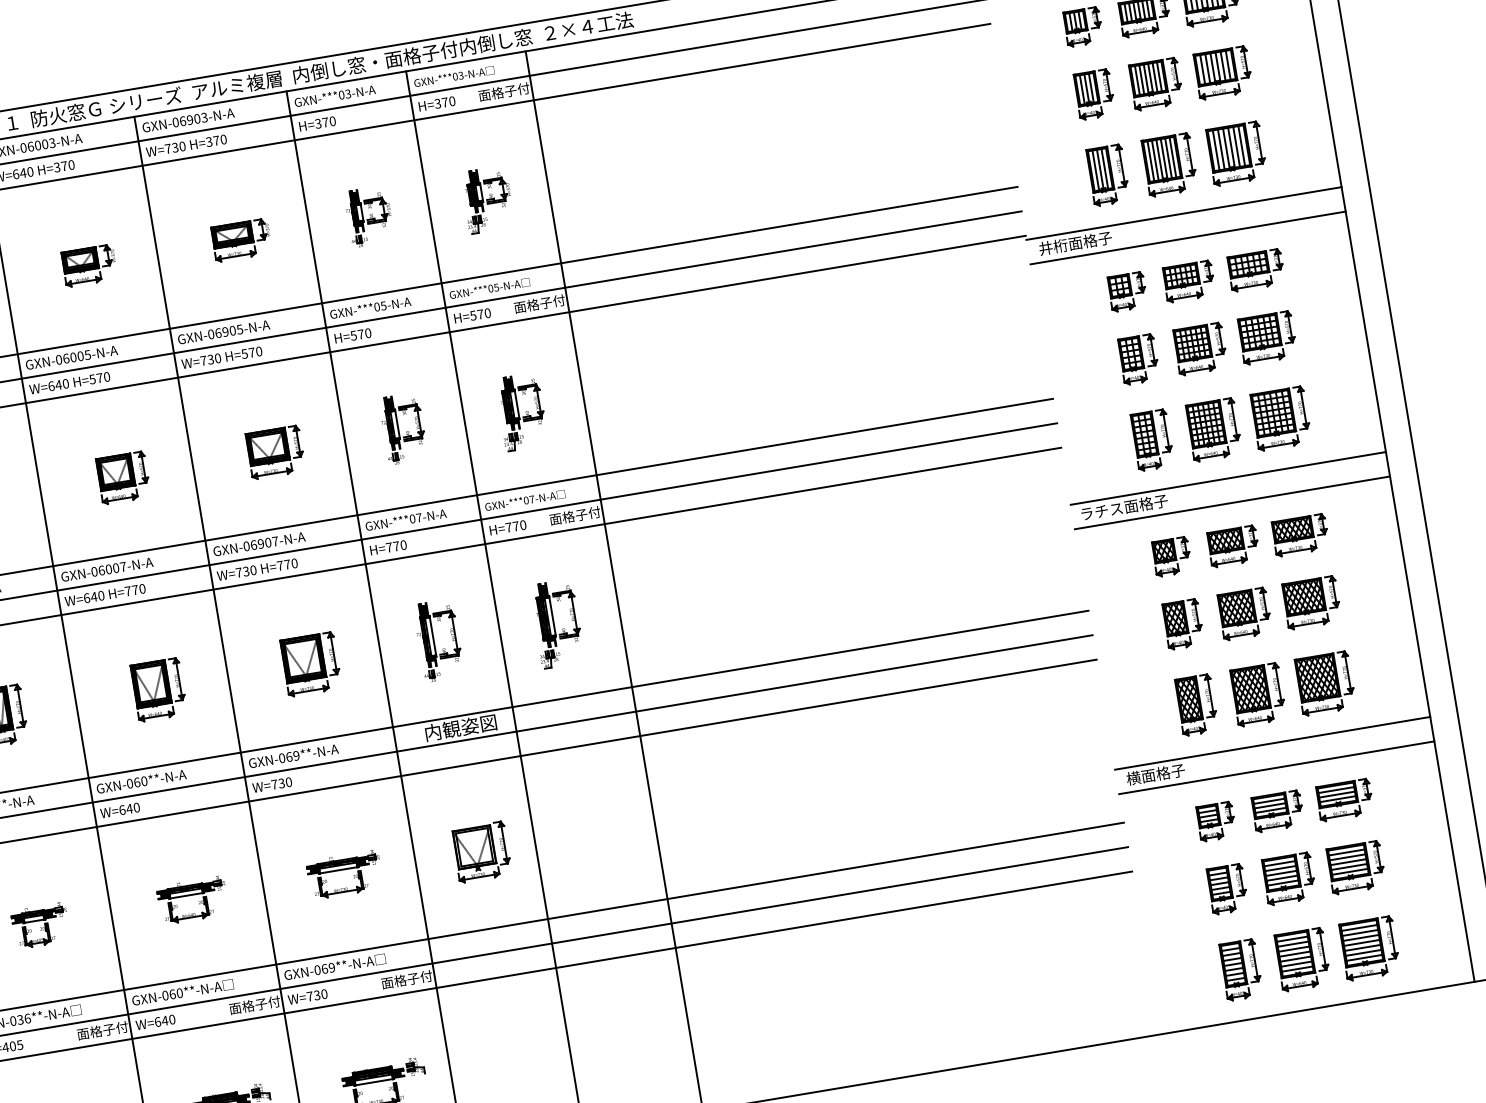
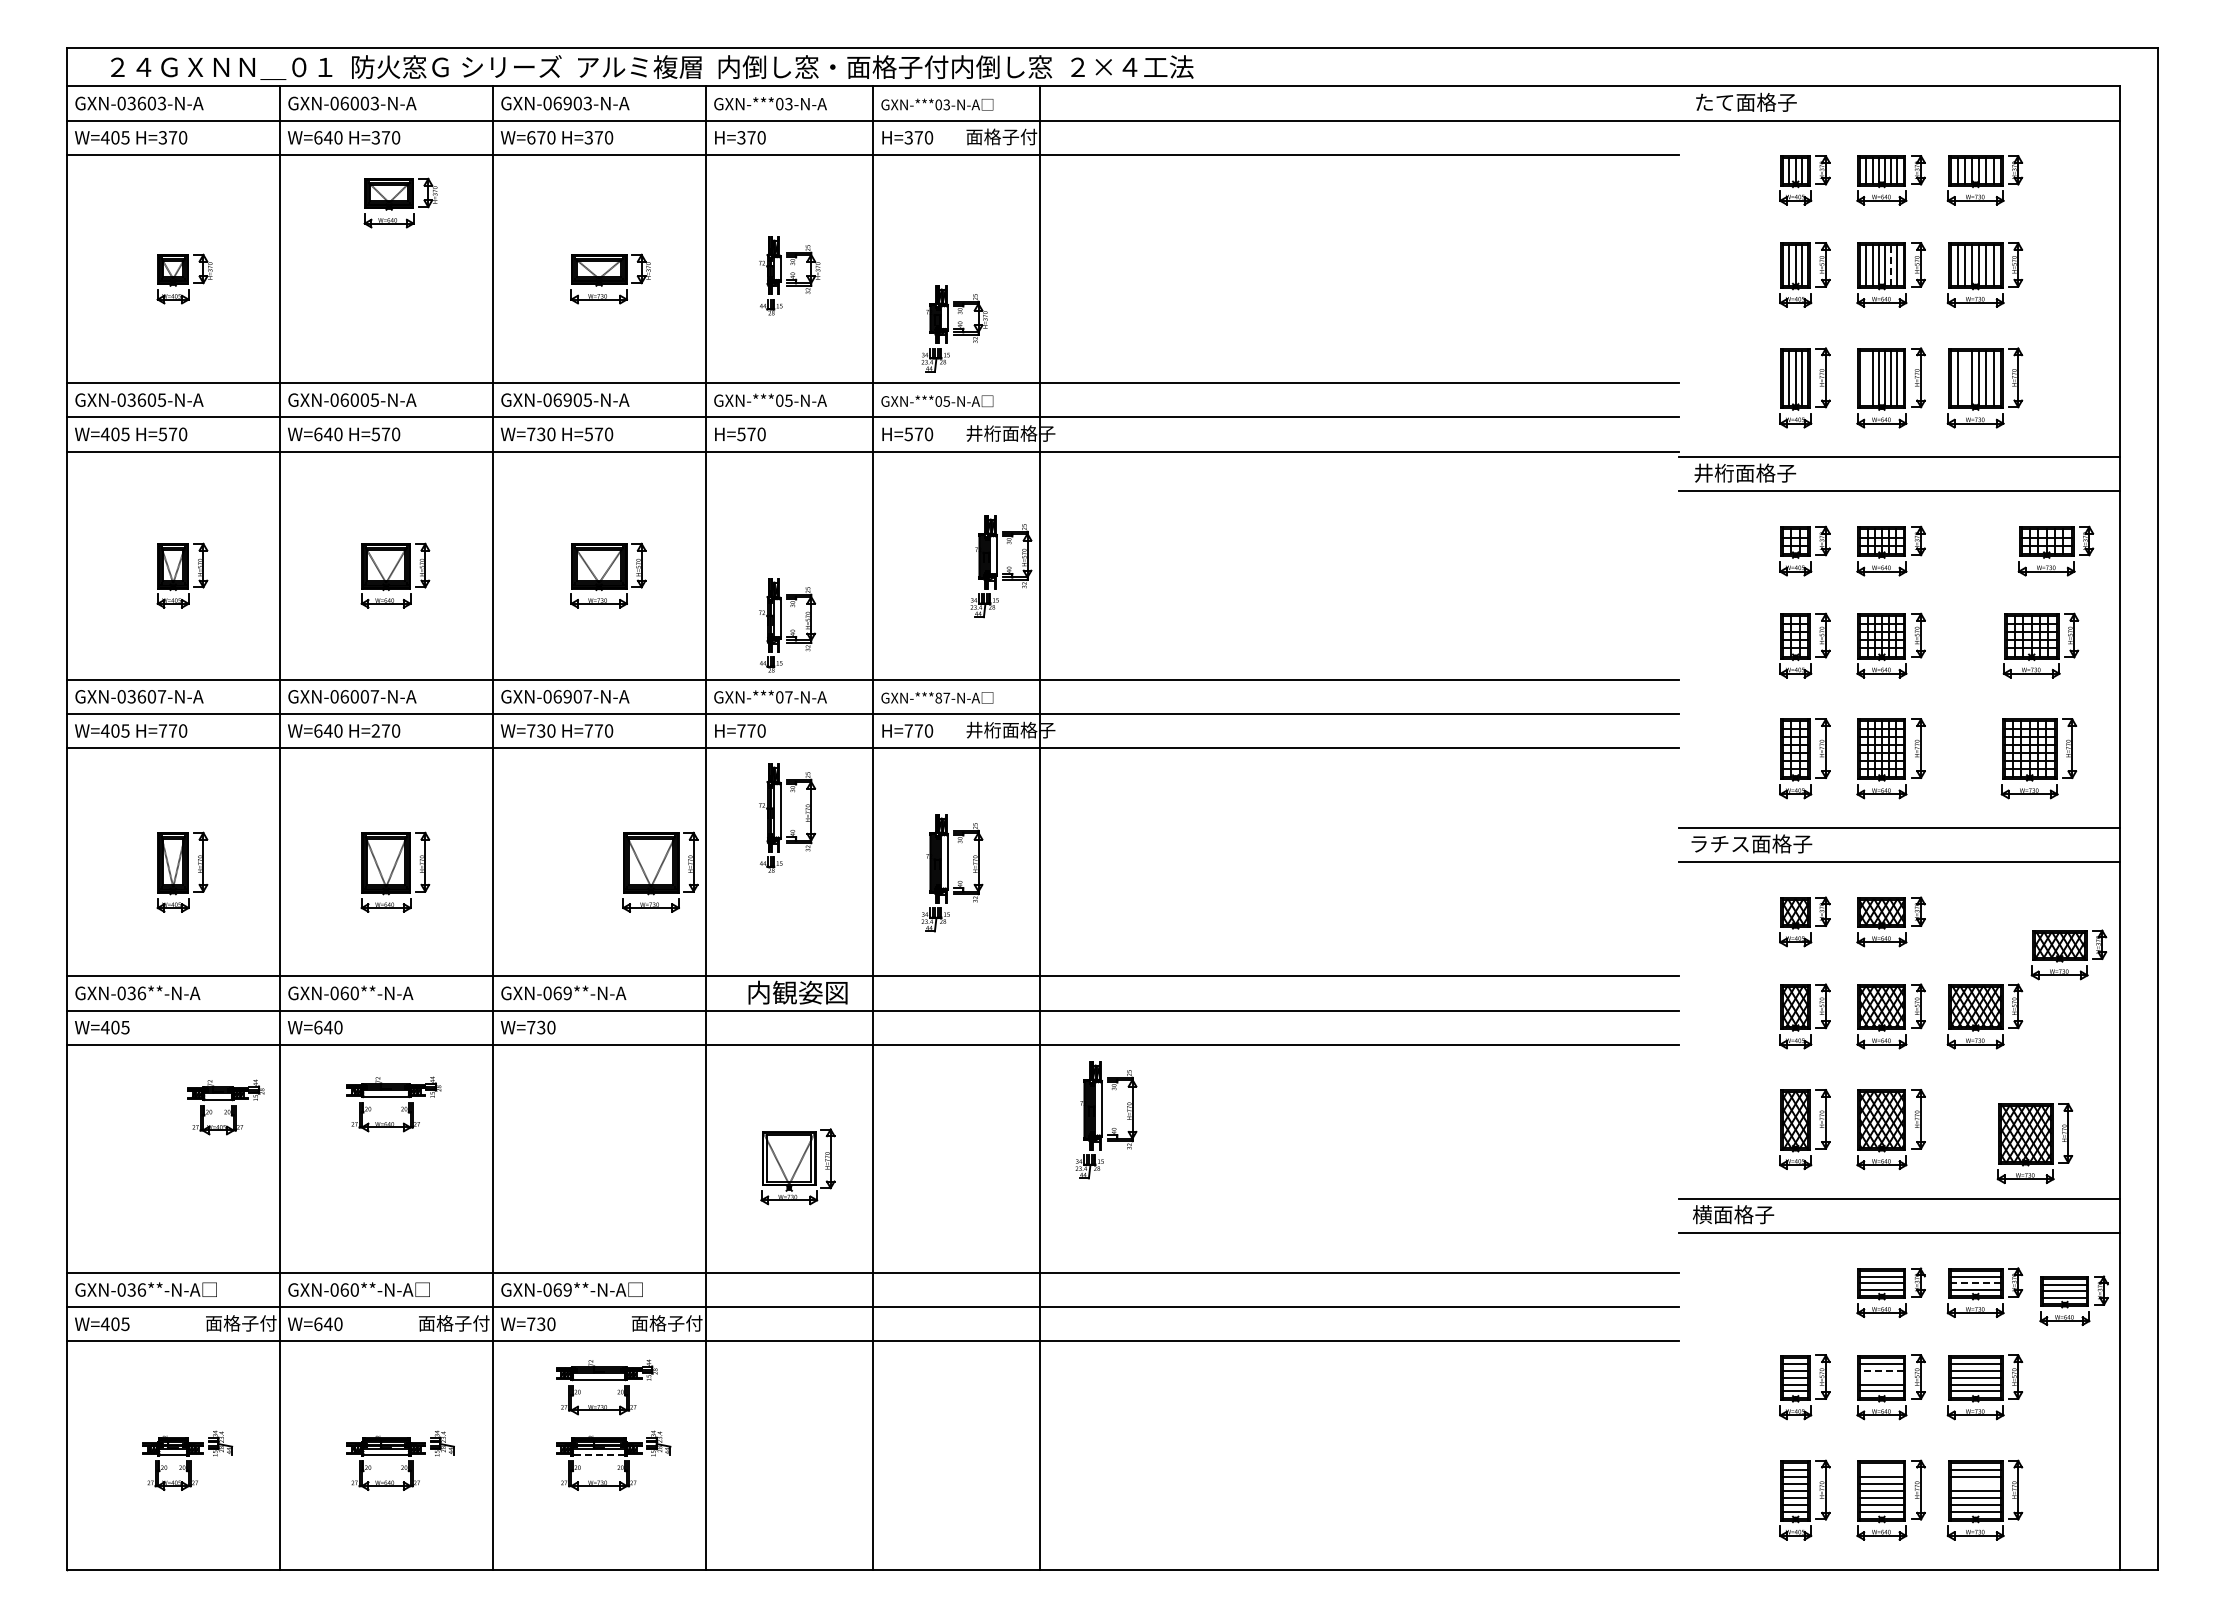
line: (1155, 77) -> (1891, 265), solid -> dashed
text: (171, 148) -> (536, 137), W=730 -> W=670
line: (1220, 149) -> (1964, 378), removed
line: (1150, 161) -> (1866, 378), removed
part: (487, 199) -> (954, 328), moved
part: (89, 265) -> (400, 202), moved
part: (1255, 270) -> (2055, 550), moved
text: (545, 302) -> (1010, 433), 面格子付 -> 井桁面格子
part: (1267, 337) -> (2040, 645), moved
part: (521, 411) -> (1001, 566), moved
part: (1280, 418) -> (2038, 758), moved
part: (403, 428) -> (787, 625), moved
text: (526, 500) -> (938, 698), GXN-***07-N-A -> GXN-***87-N-A
text: (581, 514) -> (1010, 729), 面格子付 -> 井桁面格子
part: (1300, 535) -> (2068, 954), moved
text: (127, 590) -> (375, 730), H=770 -> H=270
part: (438, 640) -> (787, 817), moved
part: (311, 663) -> (660, 871), moved
part: (1325, 683) -> (2034, 1143), moved
part: (696, 782) -> (1106, 1120), added
line: (1336, 794) -> (1975, 1283), solid -> dashed
part: (1409, 795) -> (2073, 1300), added
part: (1215, 821) -> (1804, 1292), removed
line: (1280, 868) -> (1881, 1371), solid -> dashed
part: (344, 869) -> (606, 1380), moved
line: (1281, 873) -> (1881, 1377), removed
part: (191, 895) -> (393, 1097), moved
part: (40, 925) -> (225, 1107), moved
line: (1360, 937) -> (1975, 1483), removed
line: (1292, 938) -> (1881, 1469), removed
line: (373, 1082) -> (598, 1455), solid -> dashed

